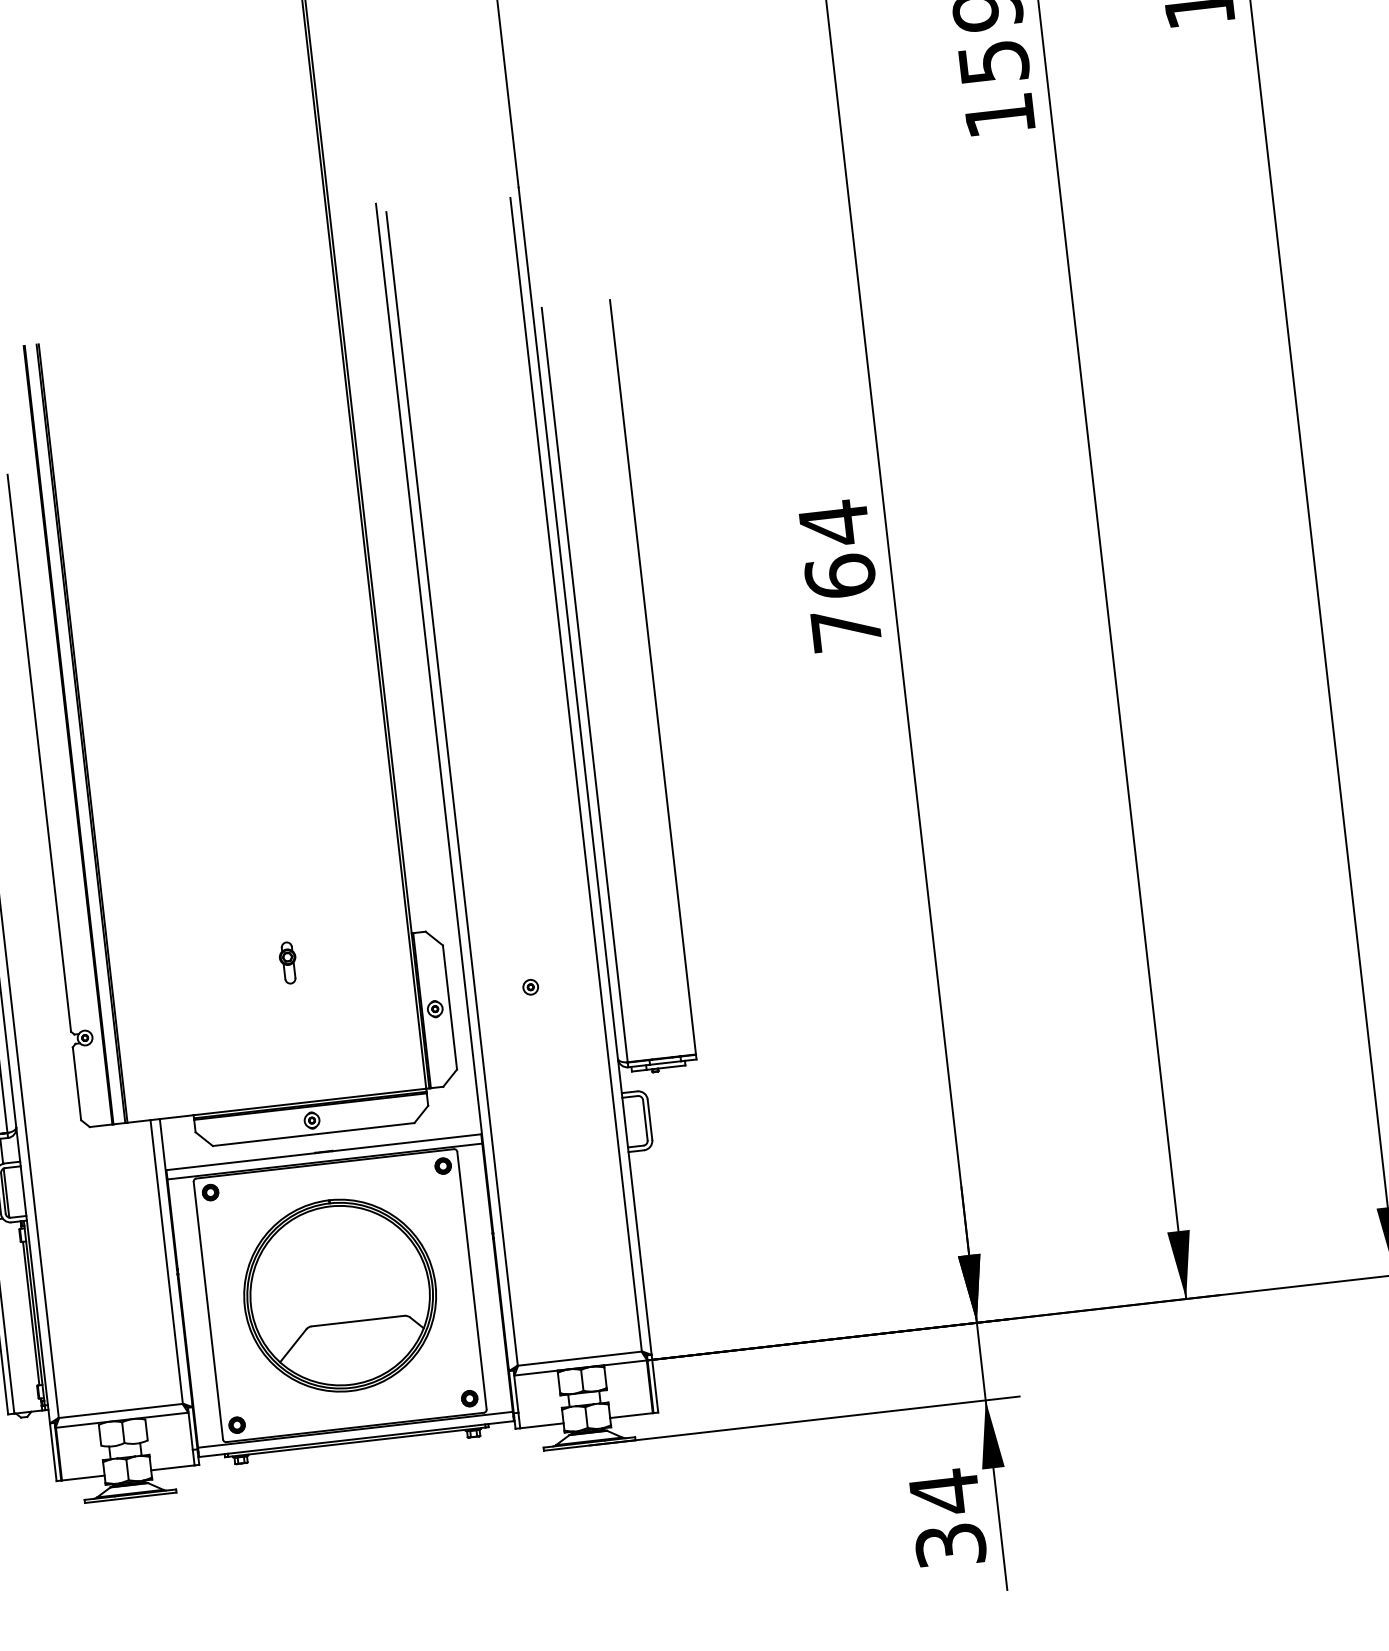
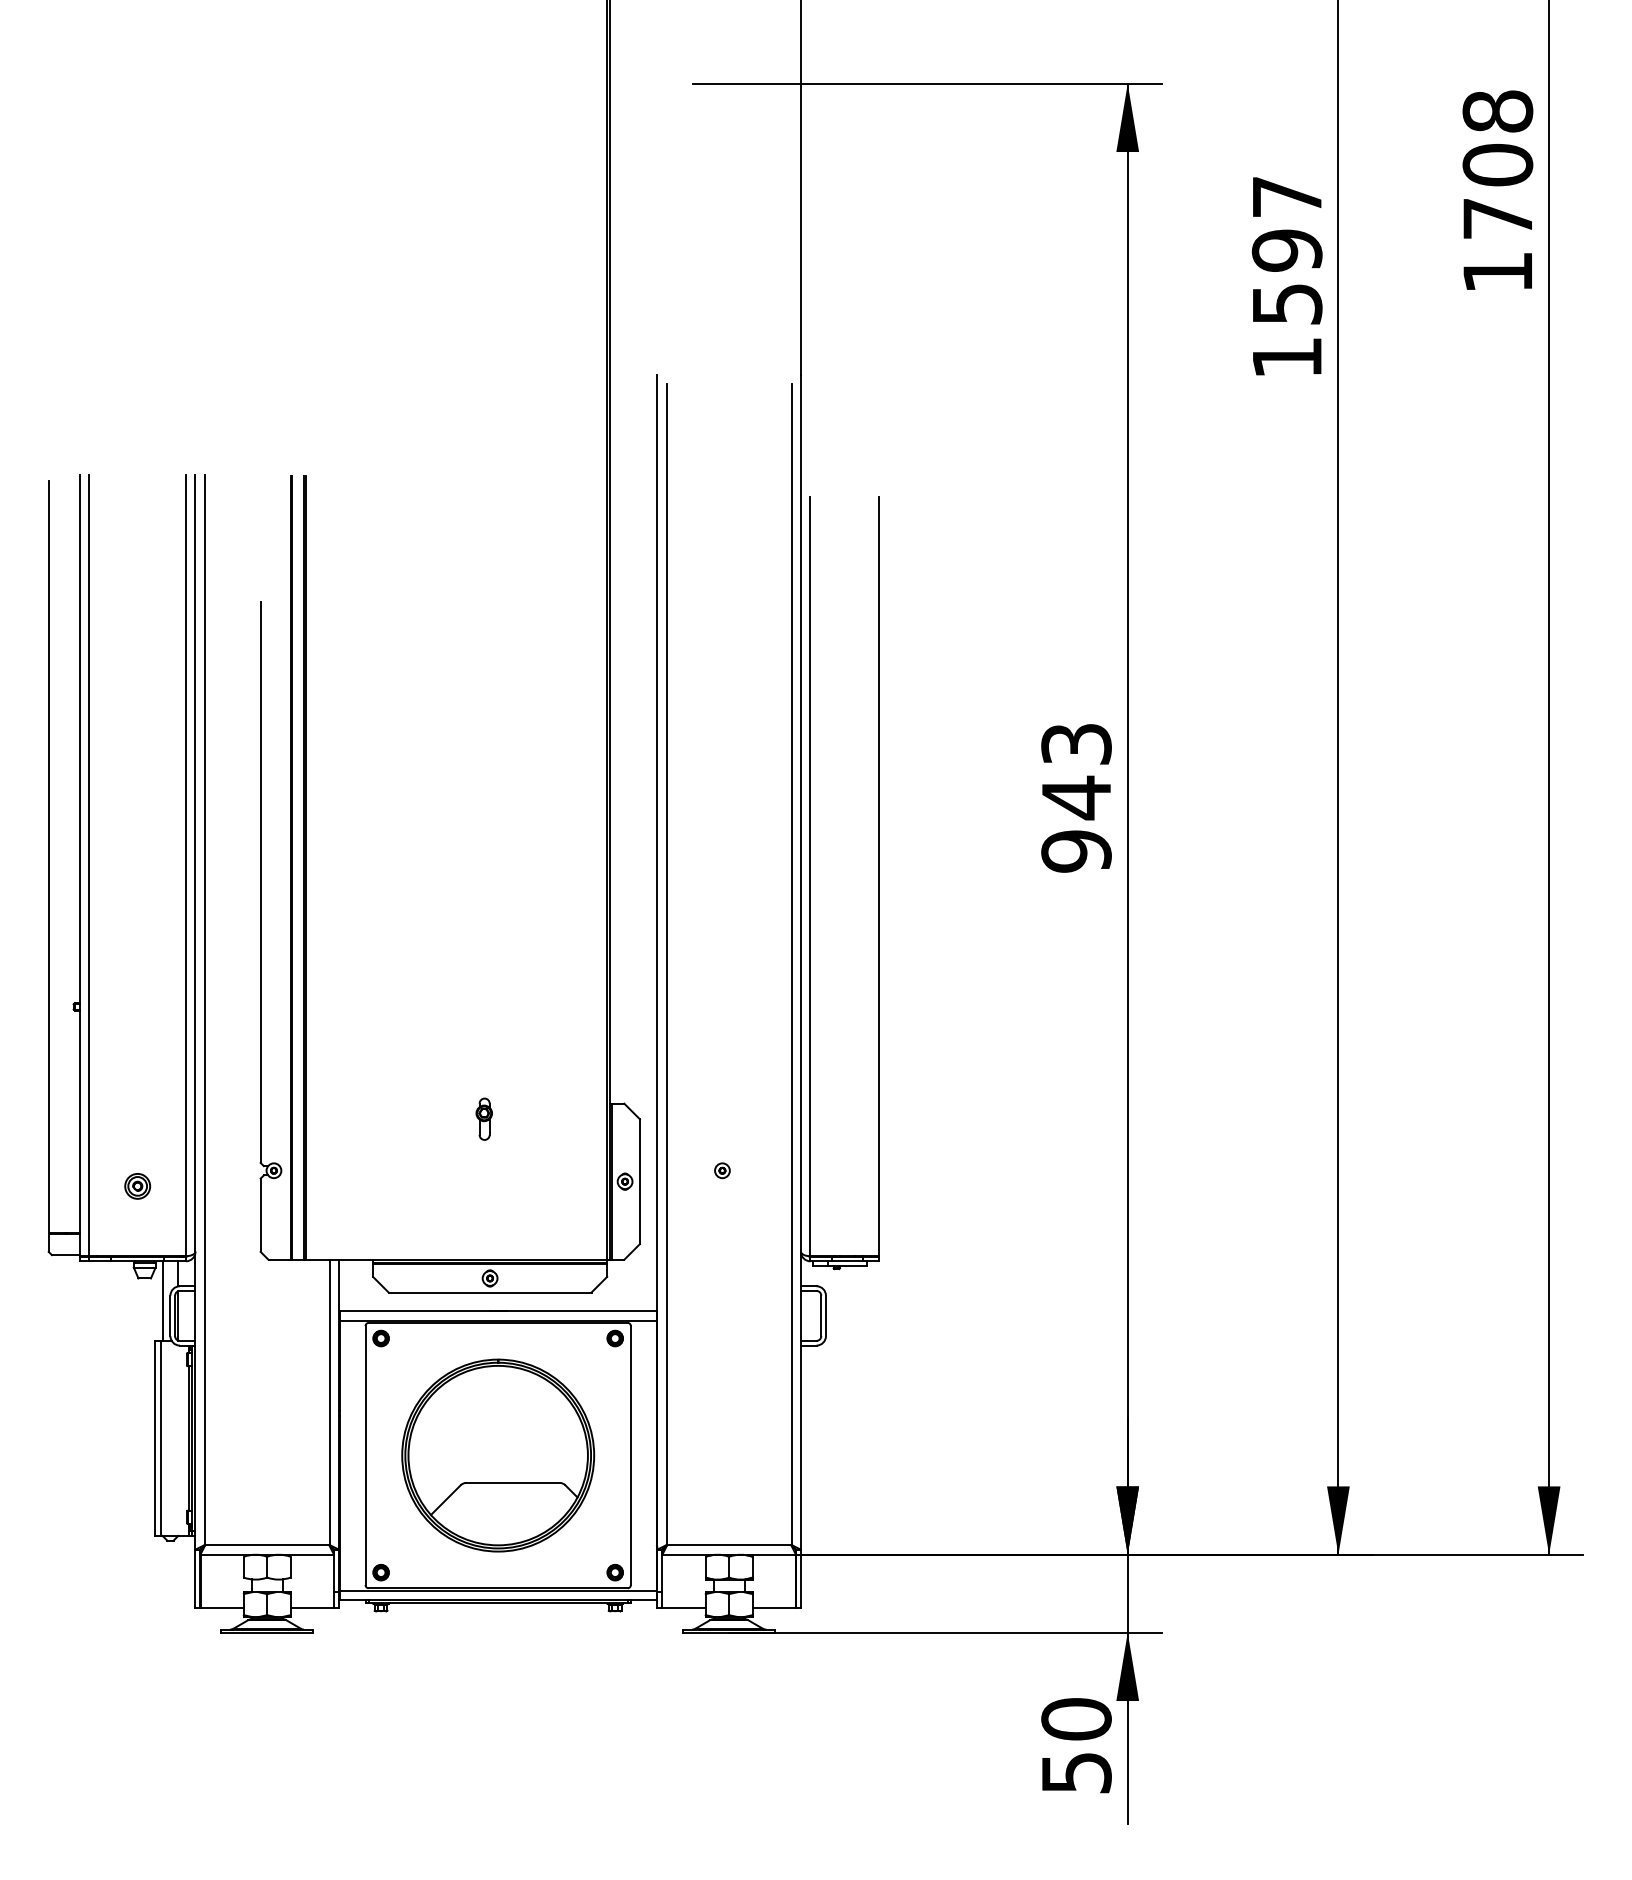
text: (840, 576) -> (1076, 797), 764 -> 943
text: (947, 1517) -> (1076, 1744), 34 -> 50

